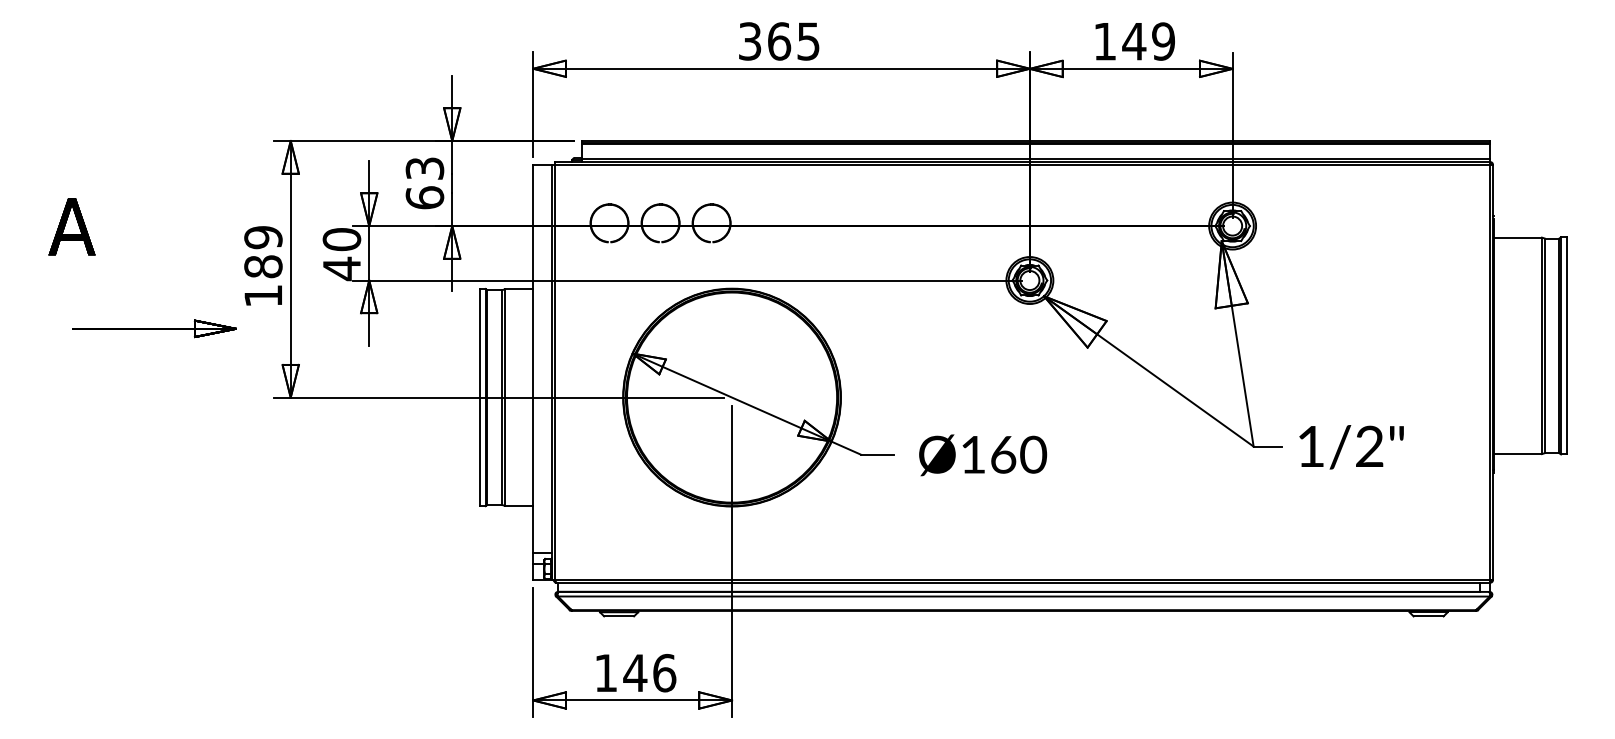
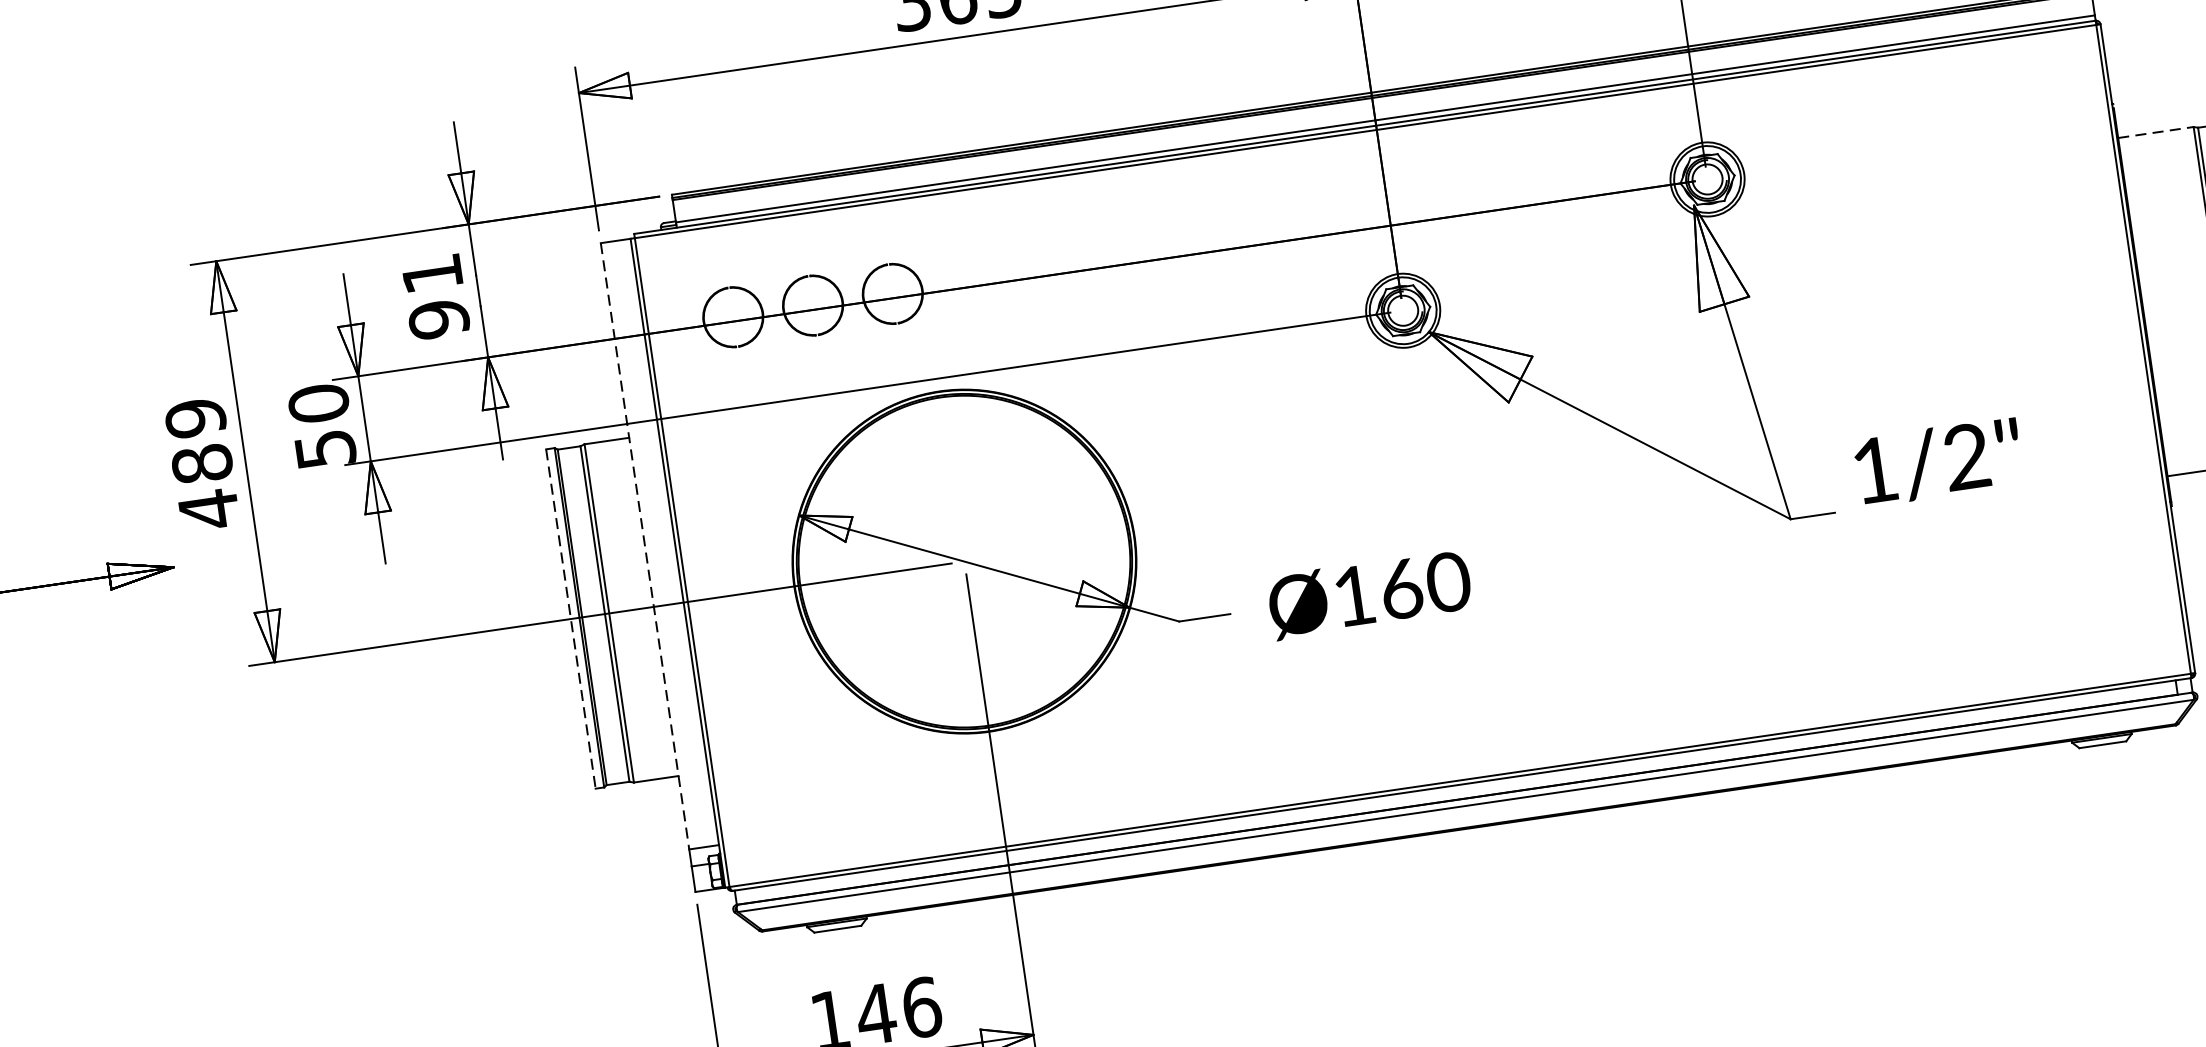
text: (424, 183) -> (435, 297), 63 -> 91
line: (1518, 237) -> (2156, 132), solid -> dashed
text: (342, 268) -> (326, 448), 40 -> 50
text: (262, 296) -> (207, 510), 189 -> 489
line: (533, 358) -> (645, 545), solid -> dashed
line: (480, 397) -> (571, 618), solid -> dashed
text: (1351, 447) -> (1938, 462), moved

